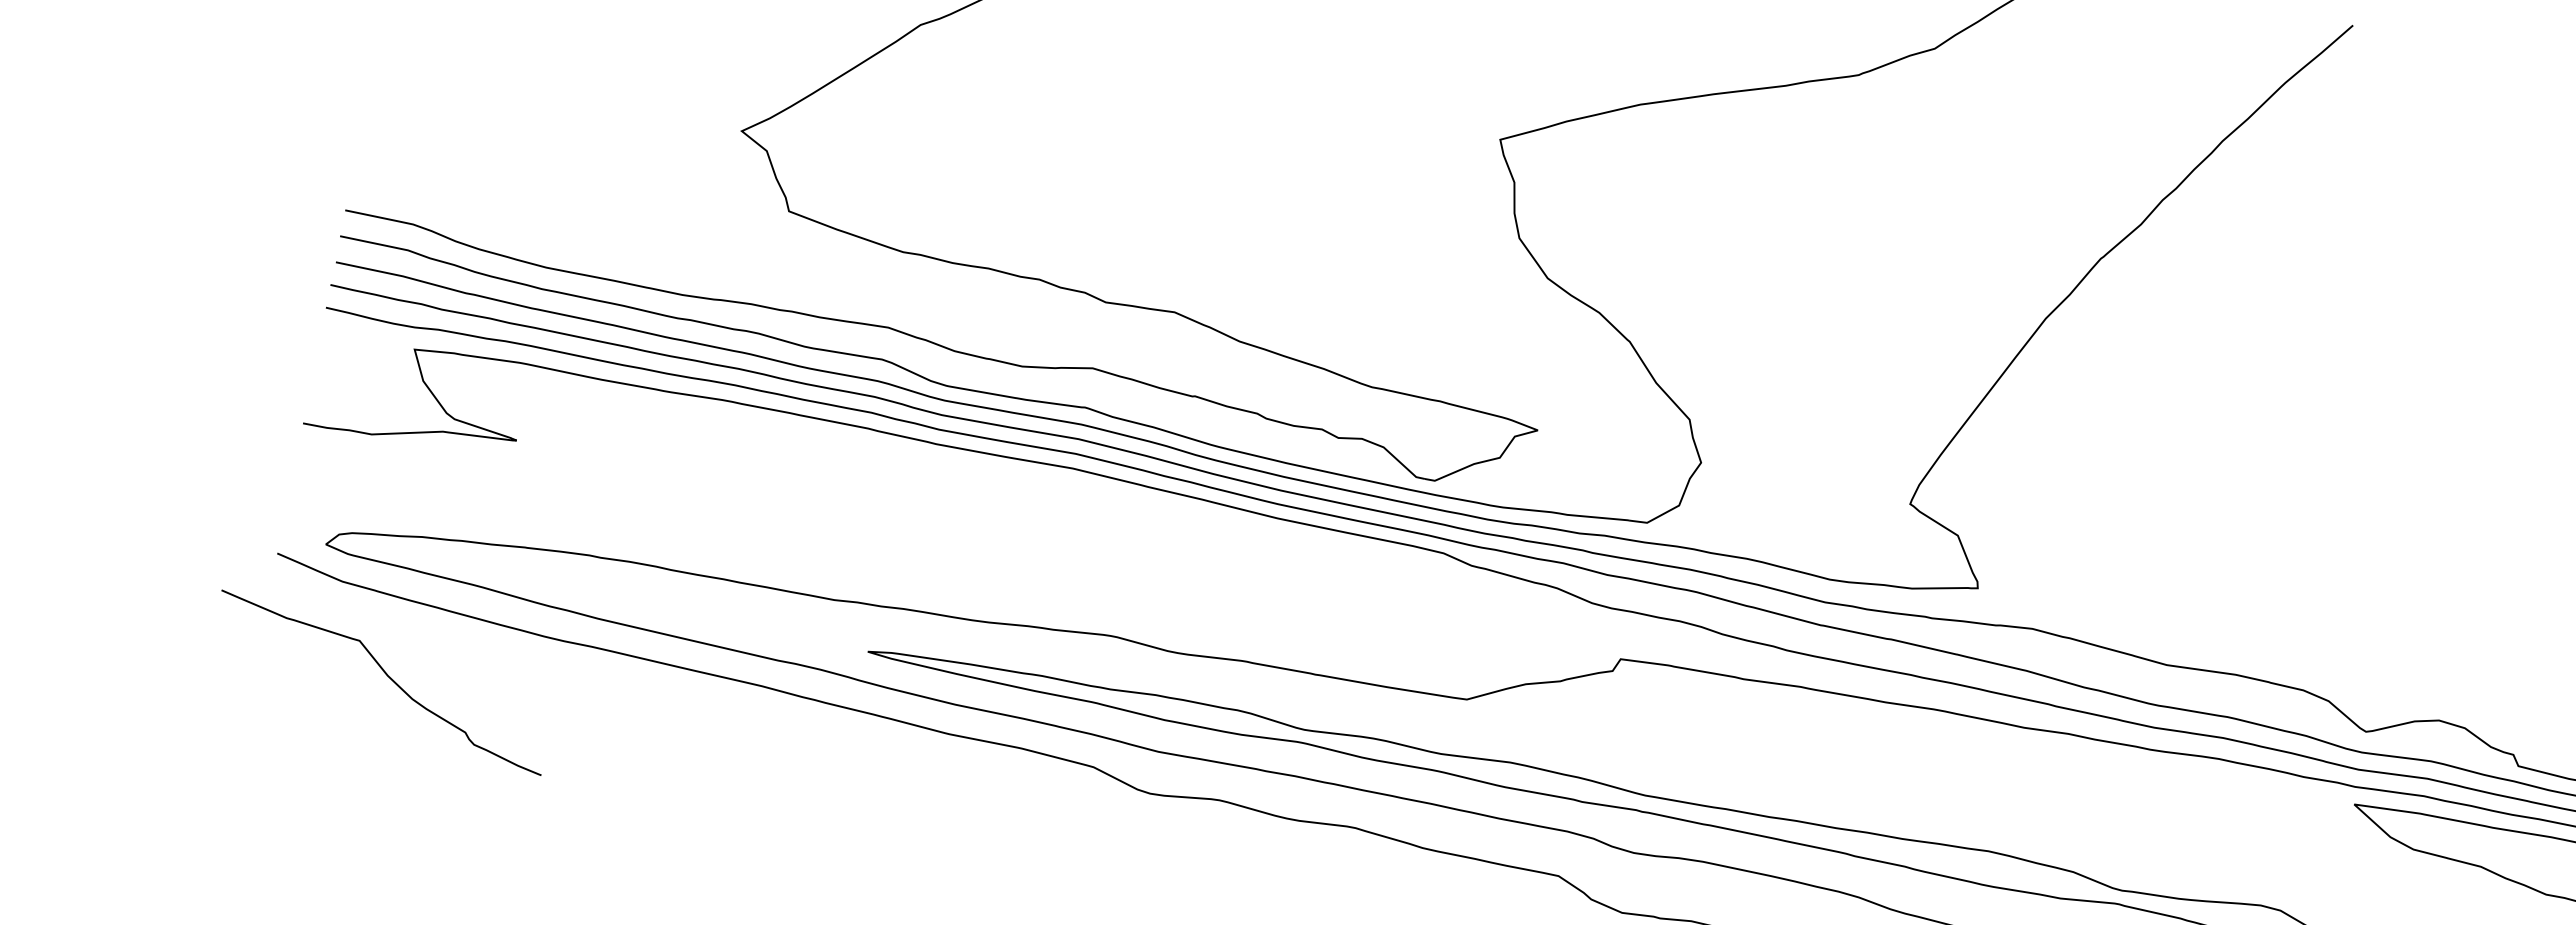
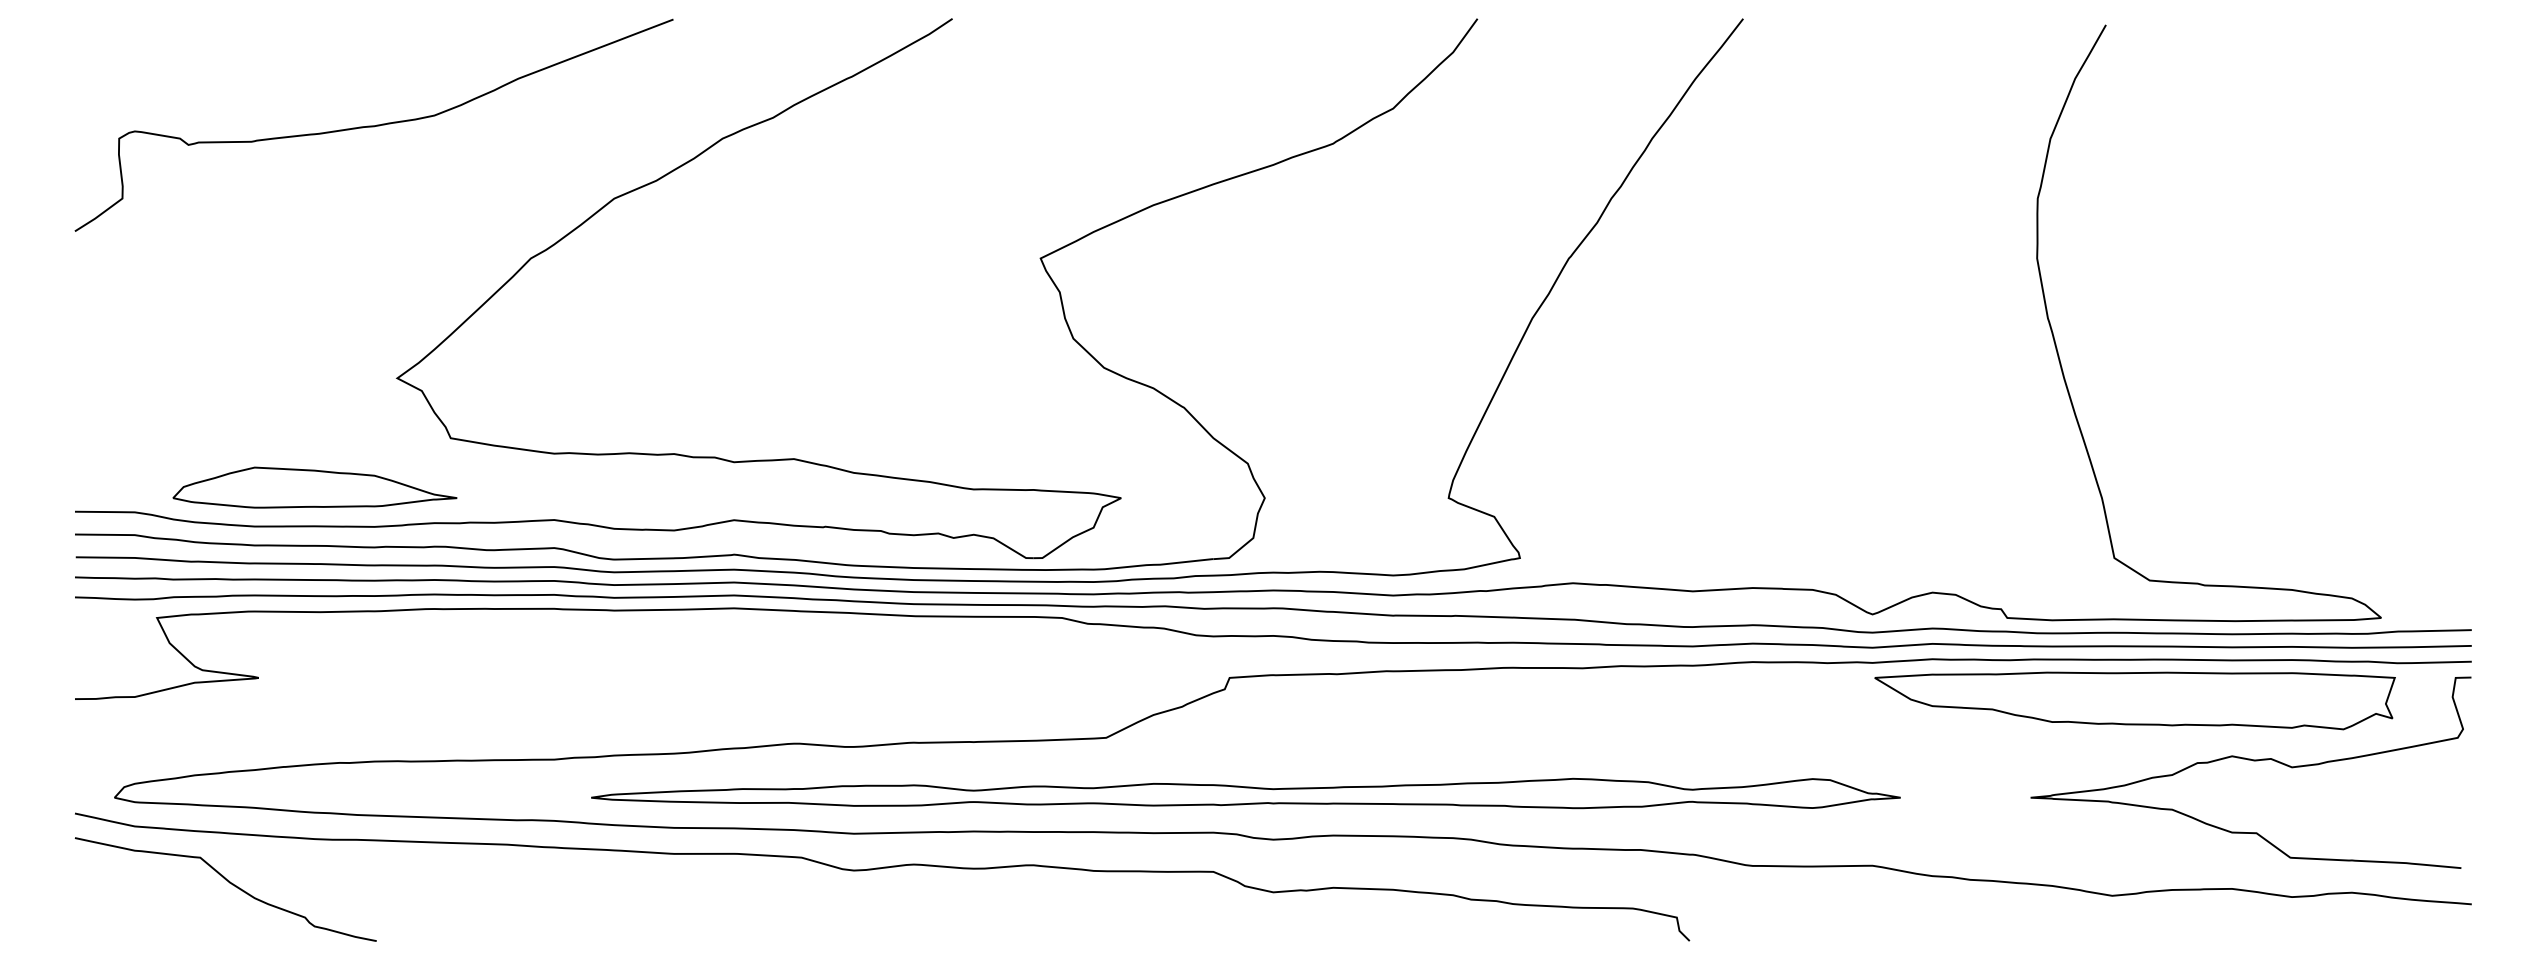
part: (623, 236) -> (314, 487), added
curve: (387, 676) -> (229, 883), moved

